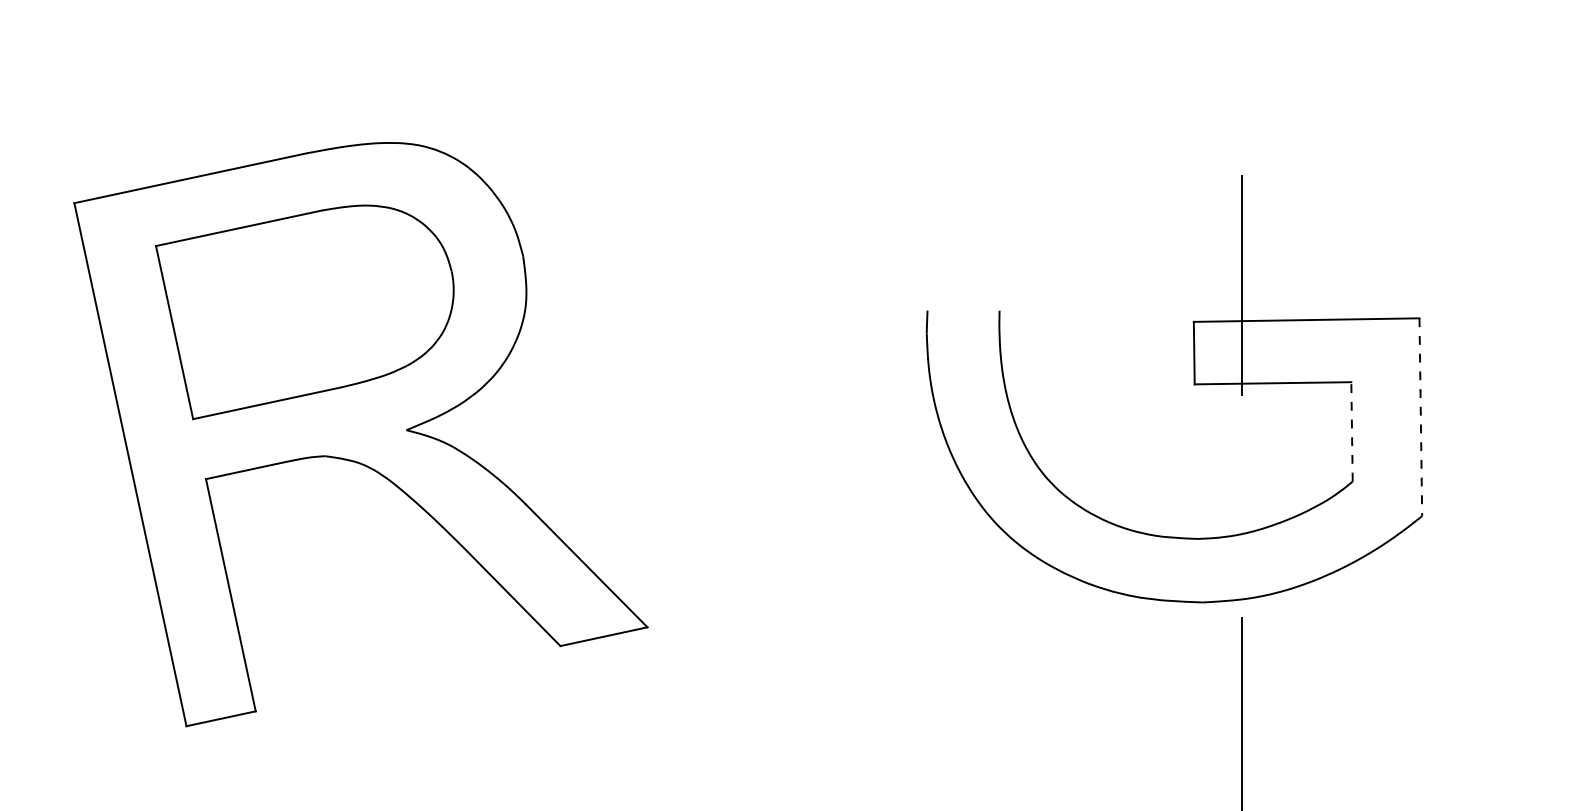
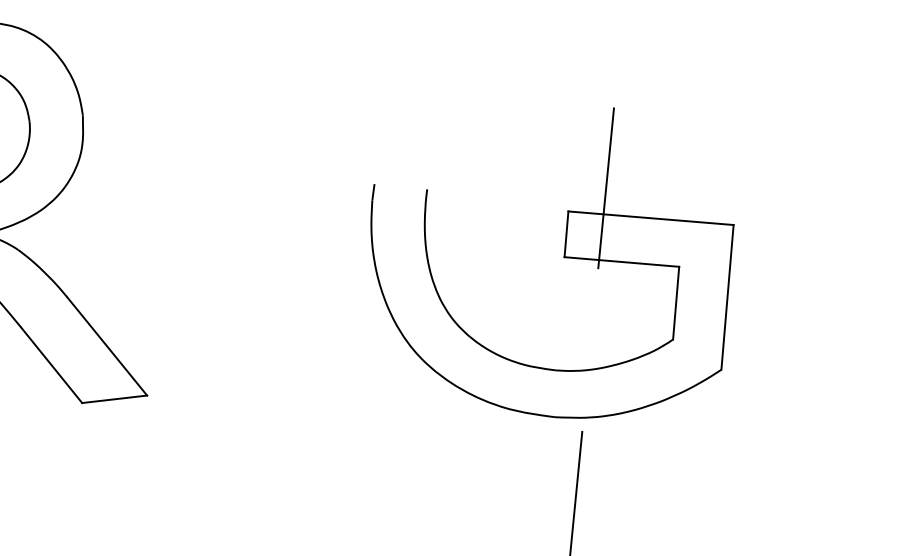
line: (1420, 417) -> (727, 297), dashed -> solid
line: (1352, 431) -> (676, 302), dashed -> solid

